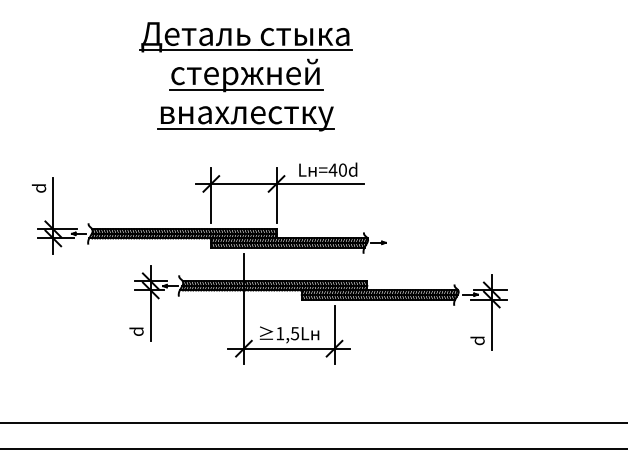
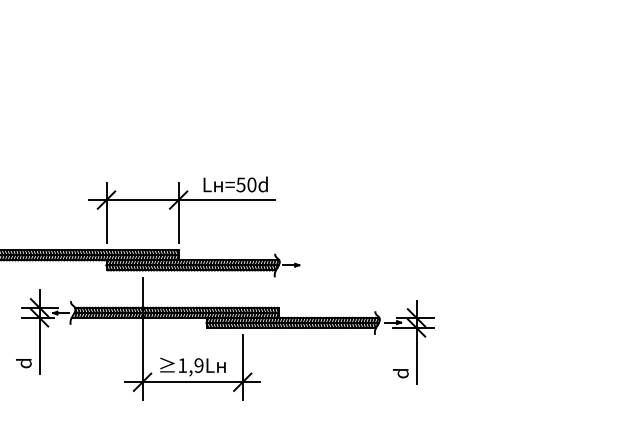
part: (245, 76) -> (144, 81), removed
text: (332, 169) -> (240, 184), =40d -> =50d
text: (294, 333) -> (198, 365), 1,5L -> 1,9L

